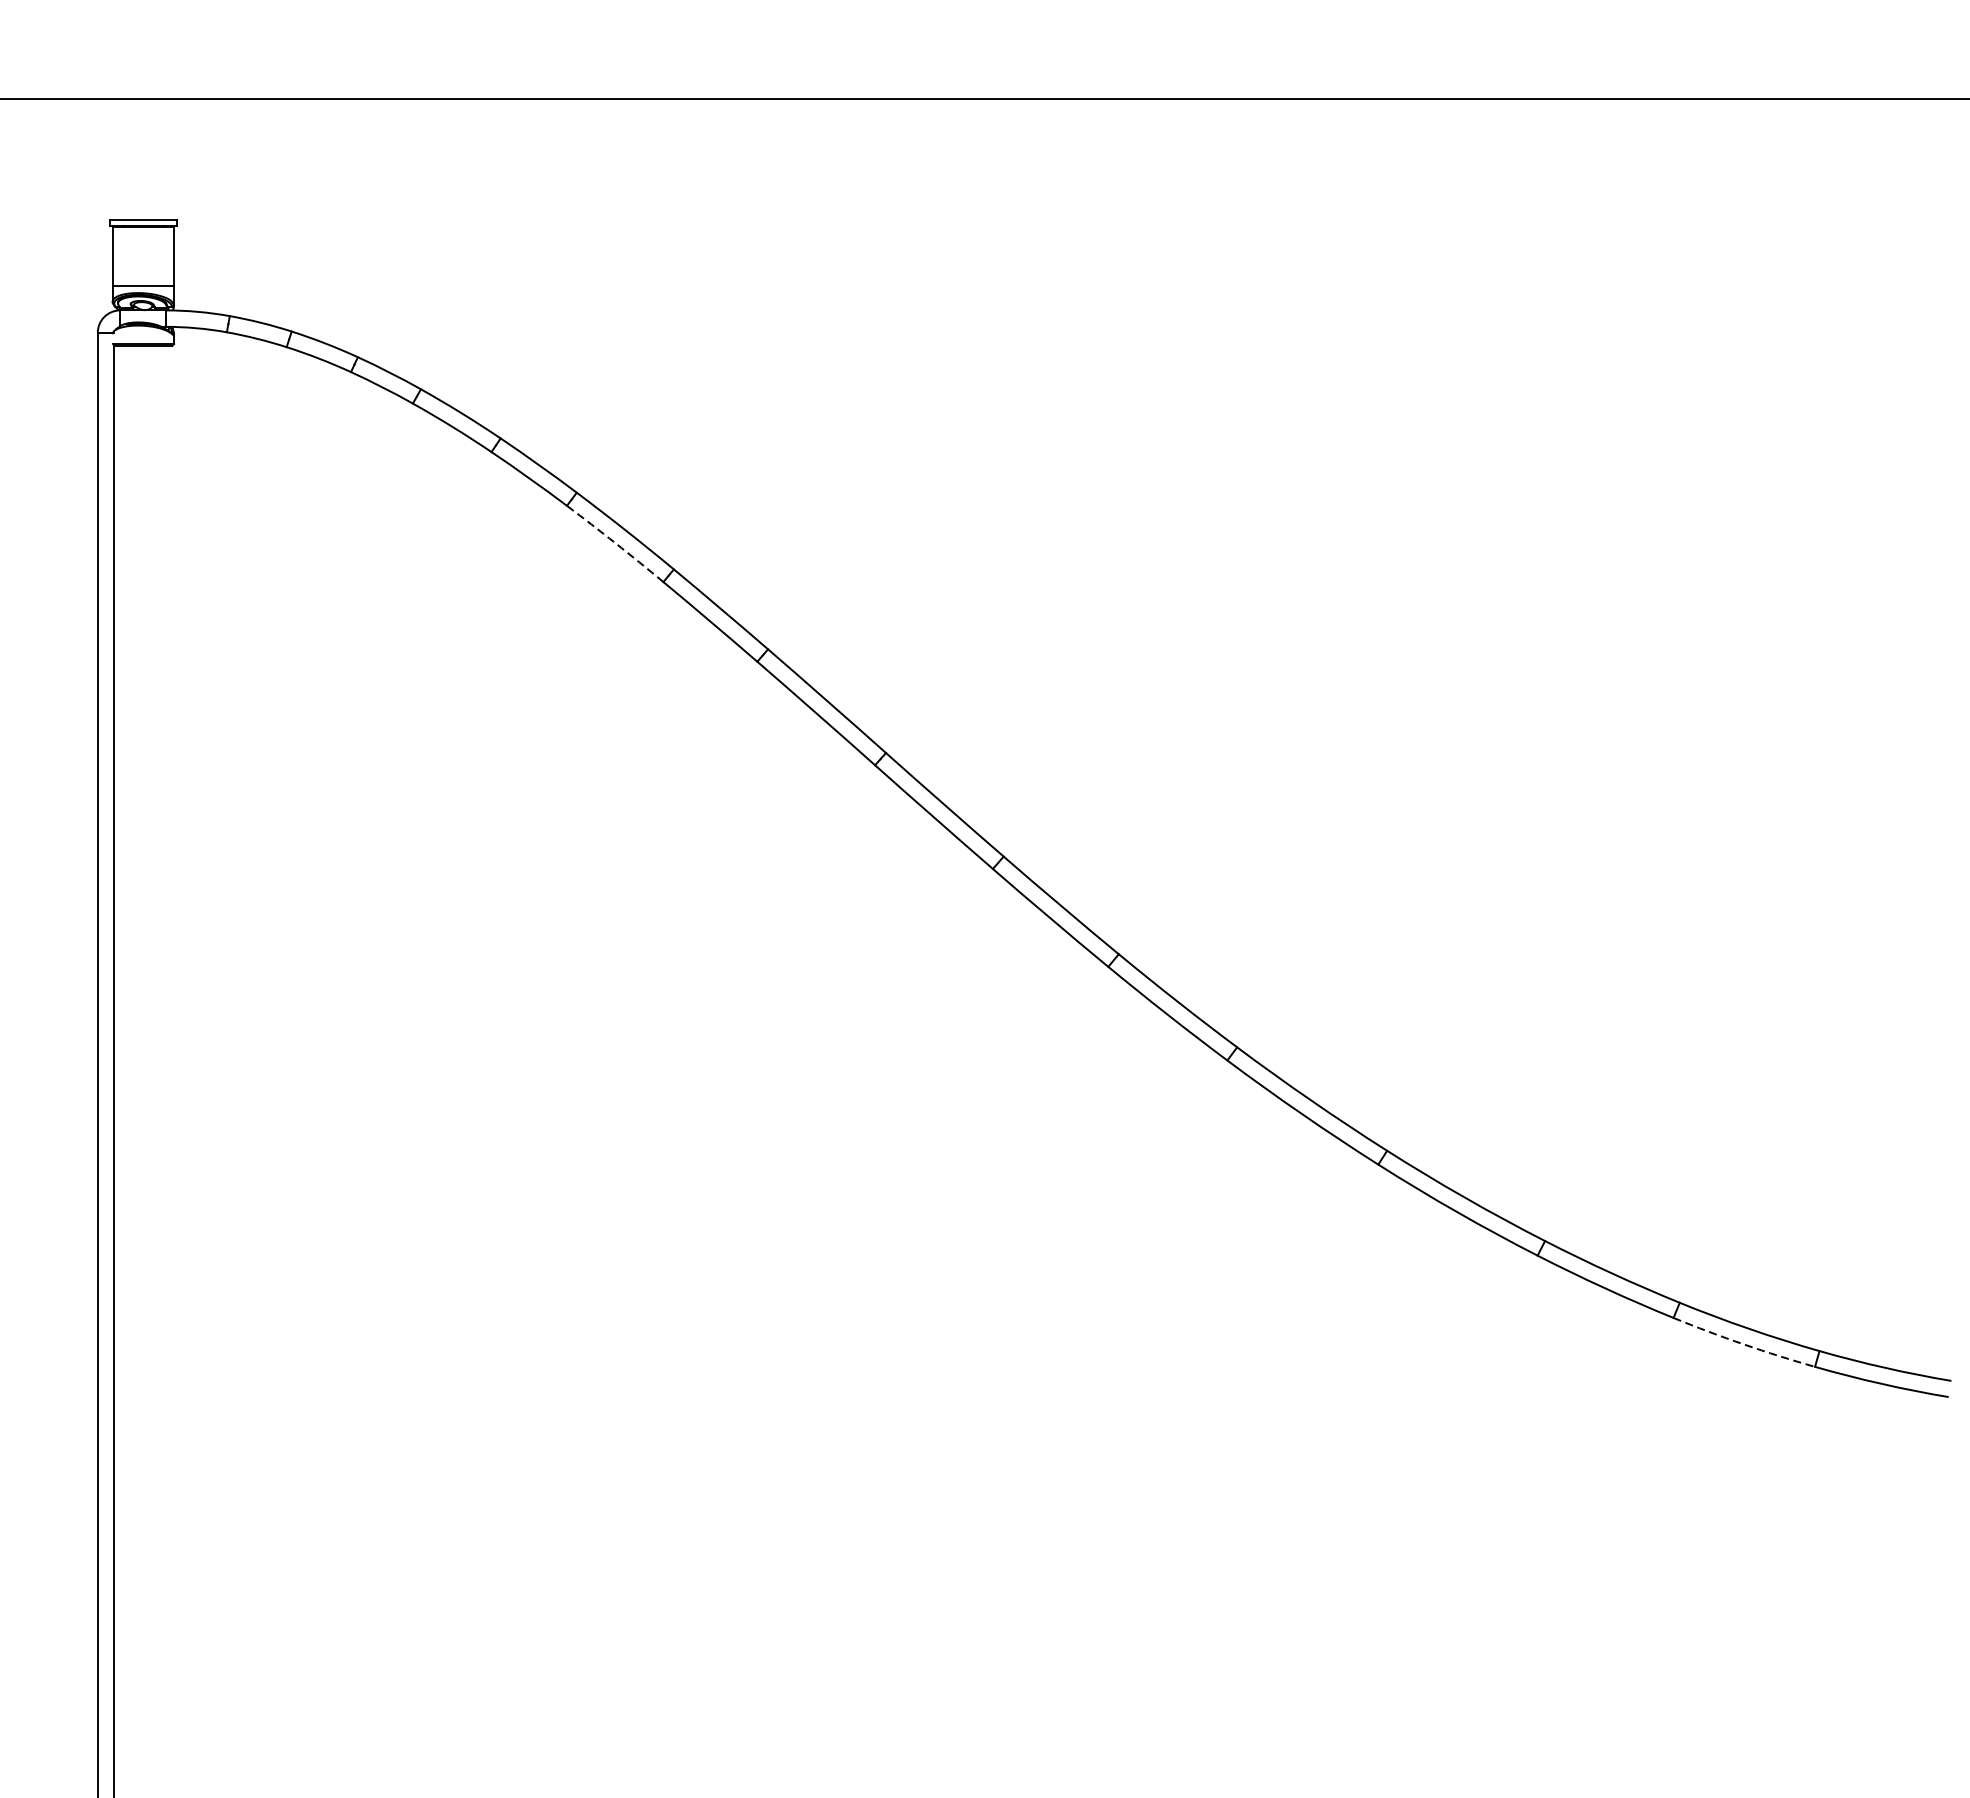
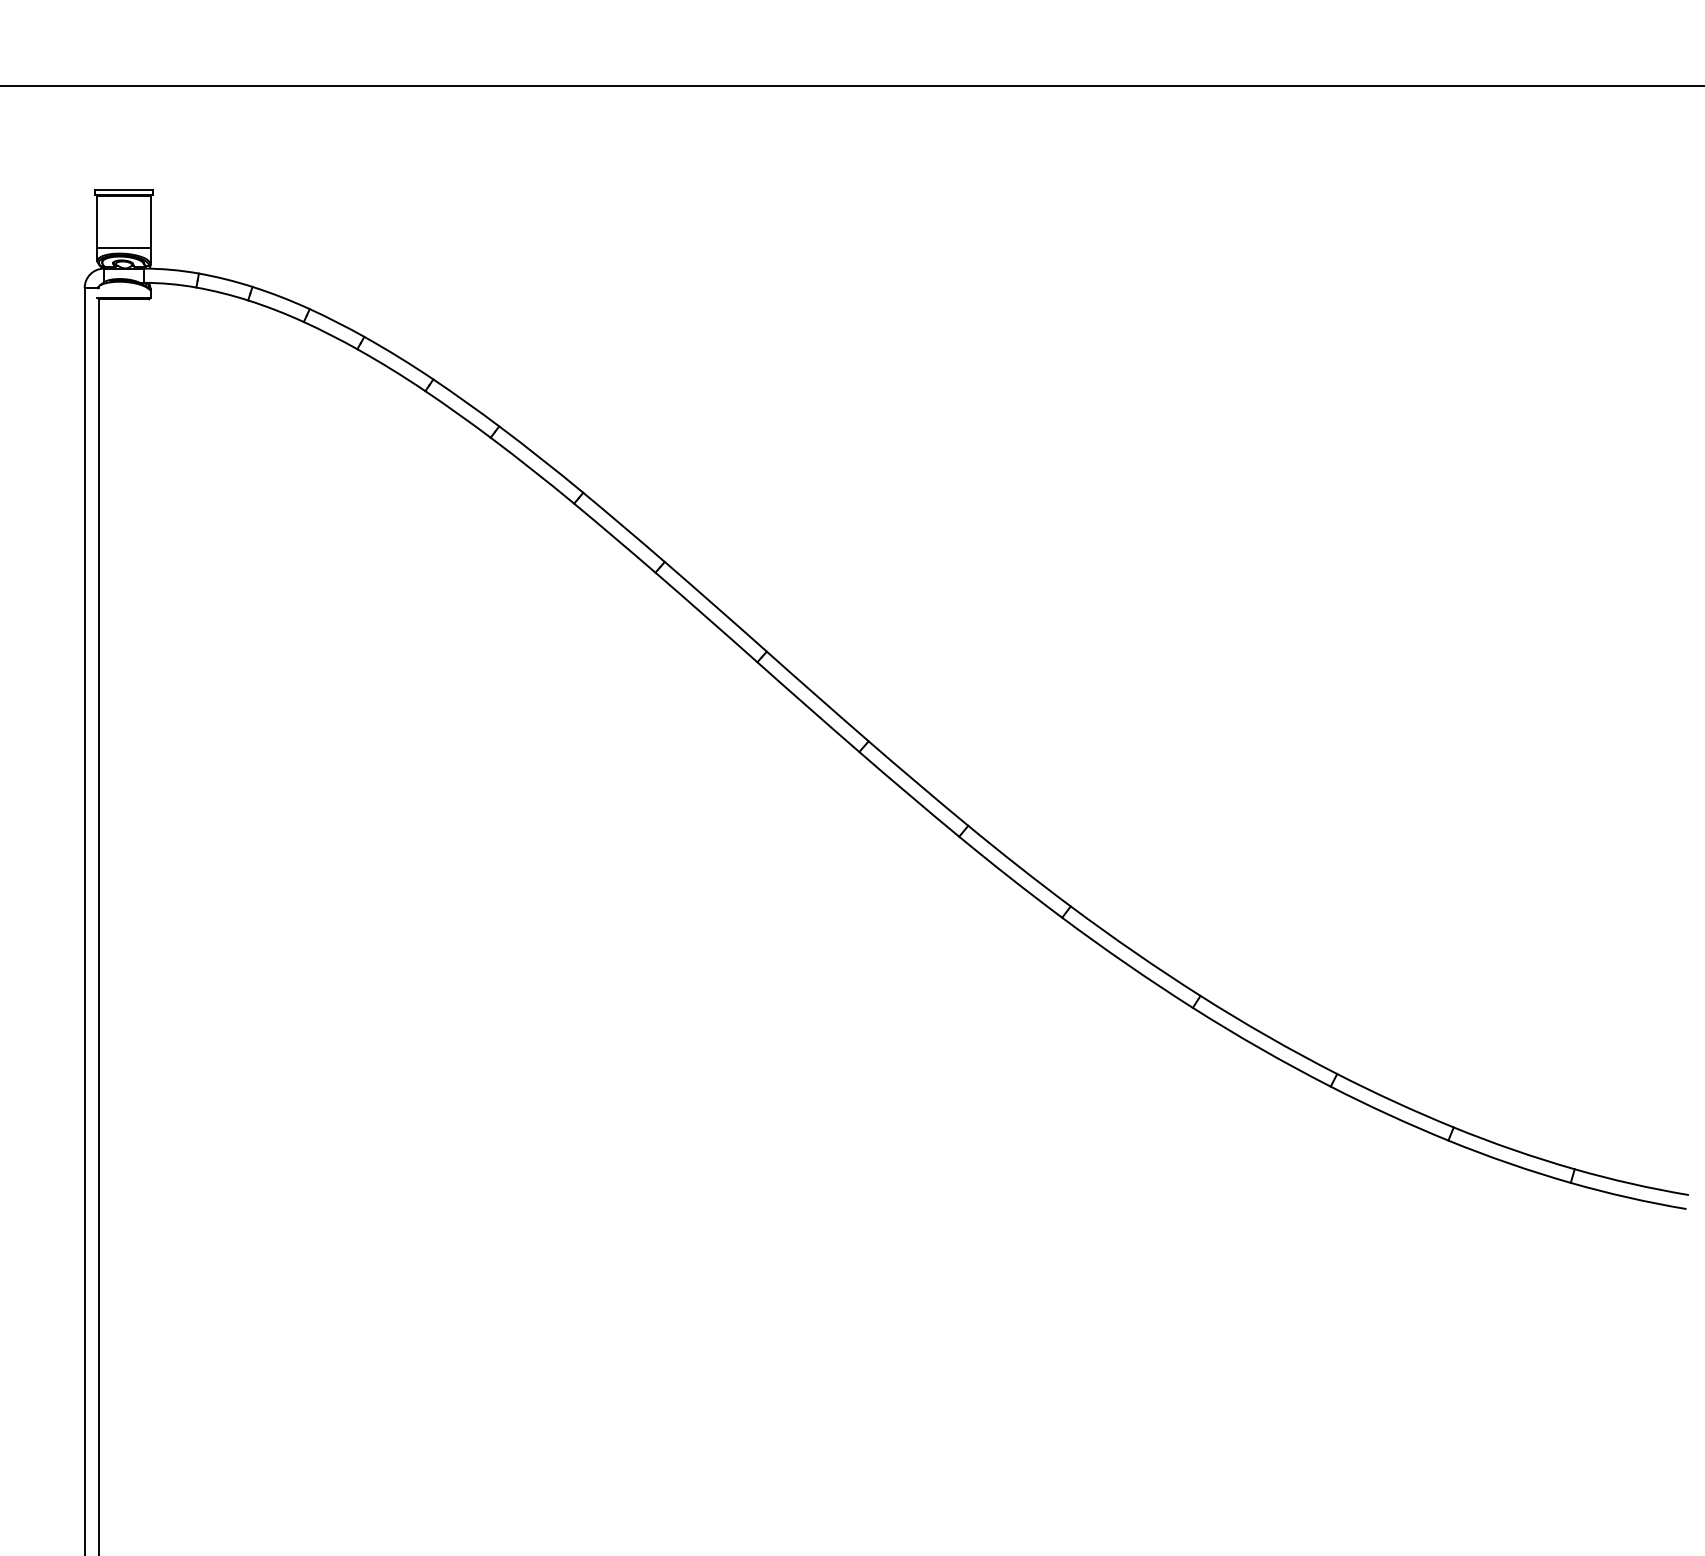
arc: (615, 543) -> (532, 470), dashed -> solid
arc: (1744, 1344) -> (1509, 1163), dashed -> solid

